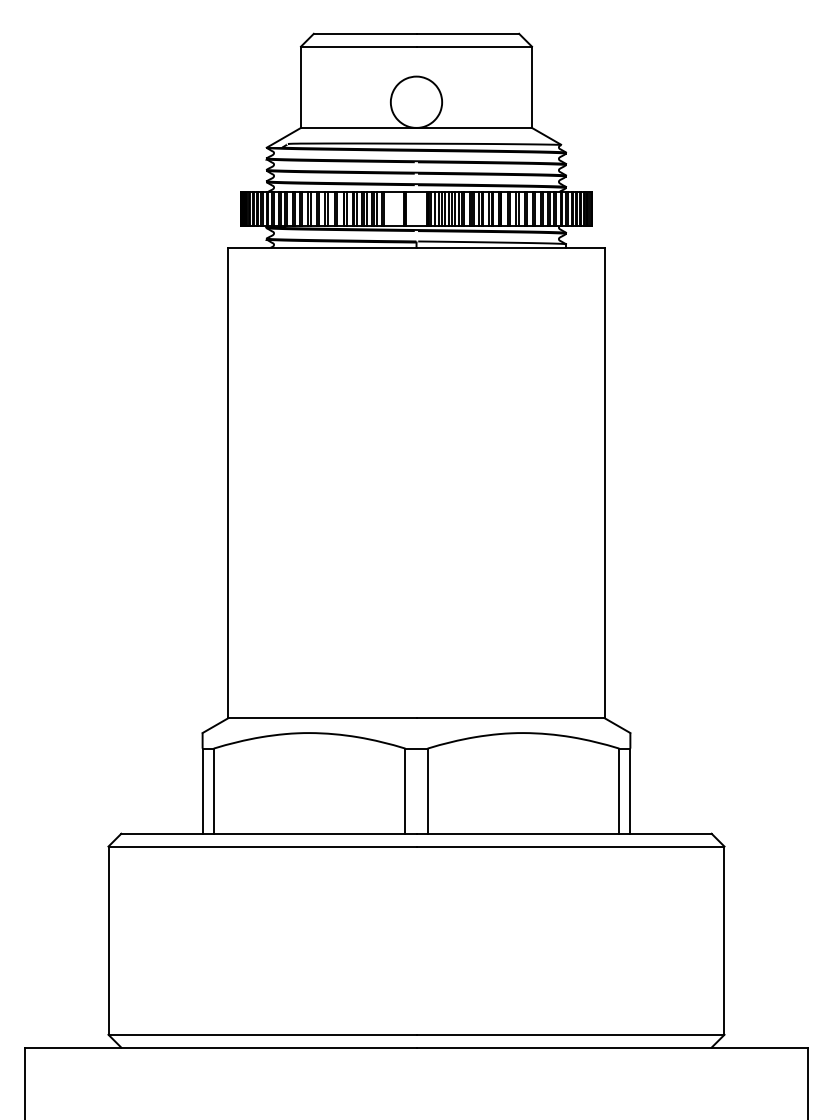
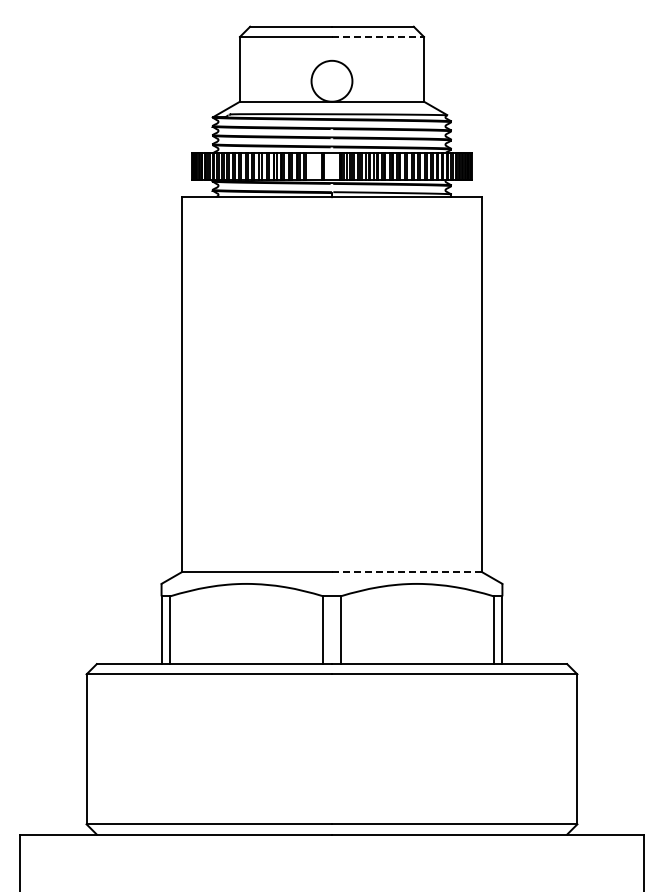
line: (474, 46) -> (378, 36), solid -> dashed
line: (509, 718) -> (406, 572), solid -> dashed

